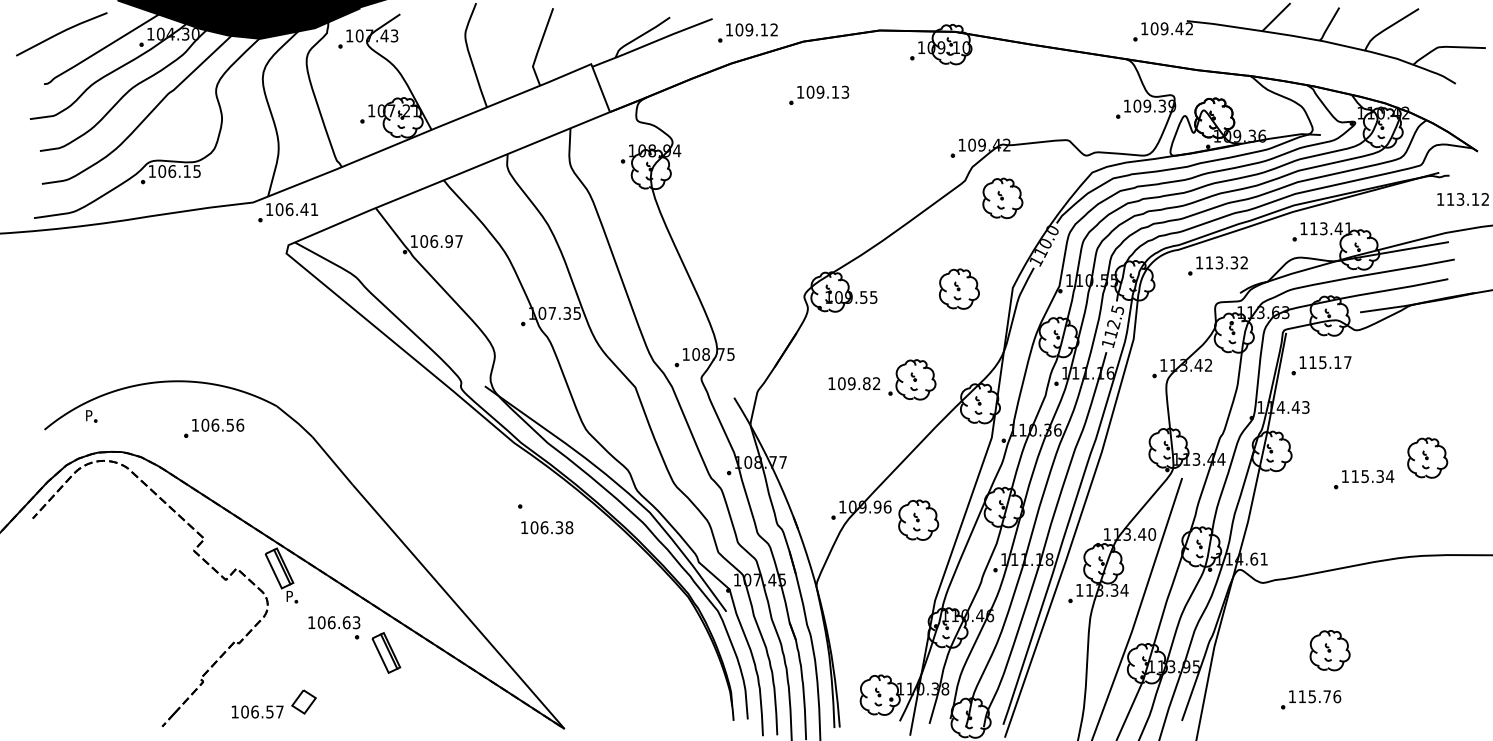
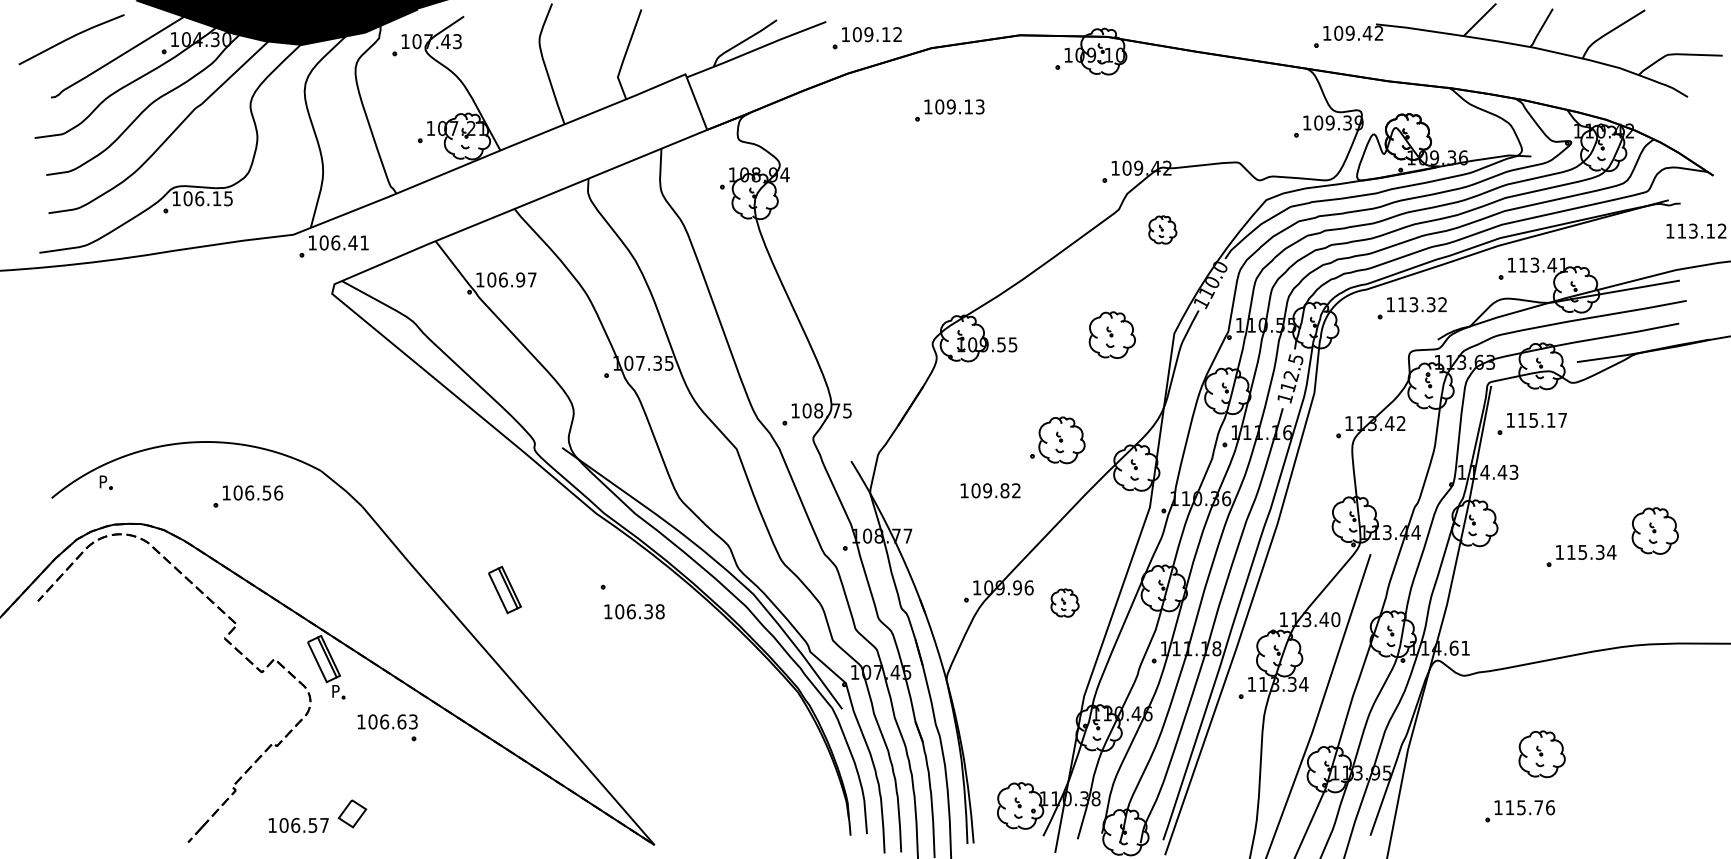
part: (1002, 198) -> (1162, 229), size x0.6
text: (854, 383) -> (990, 490), moved
part: (918, 519) -> (1064, 602), size x0.6
part: (385, 652) -> (504, 589), moved

